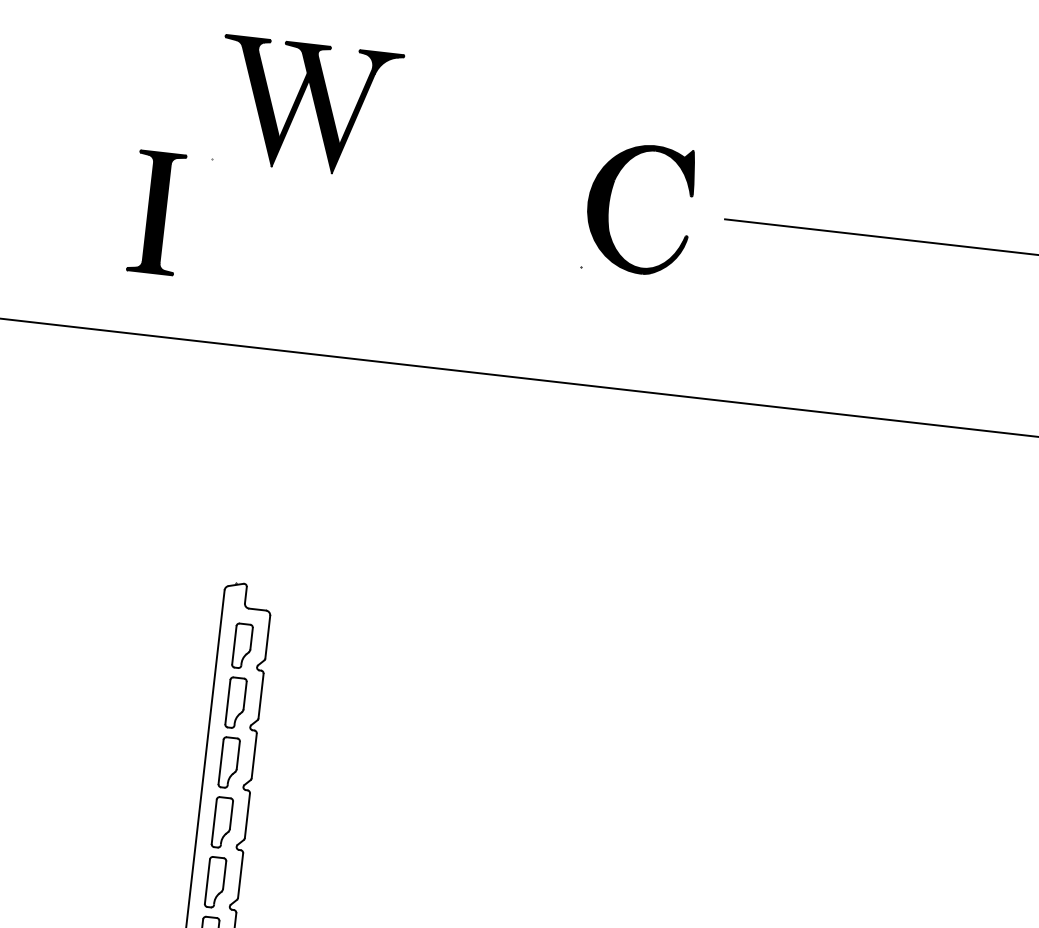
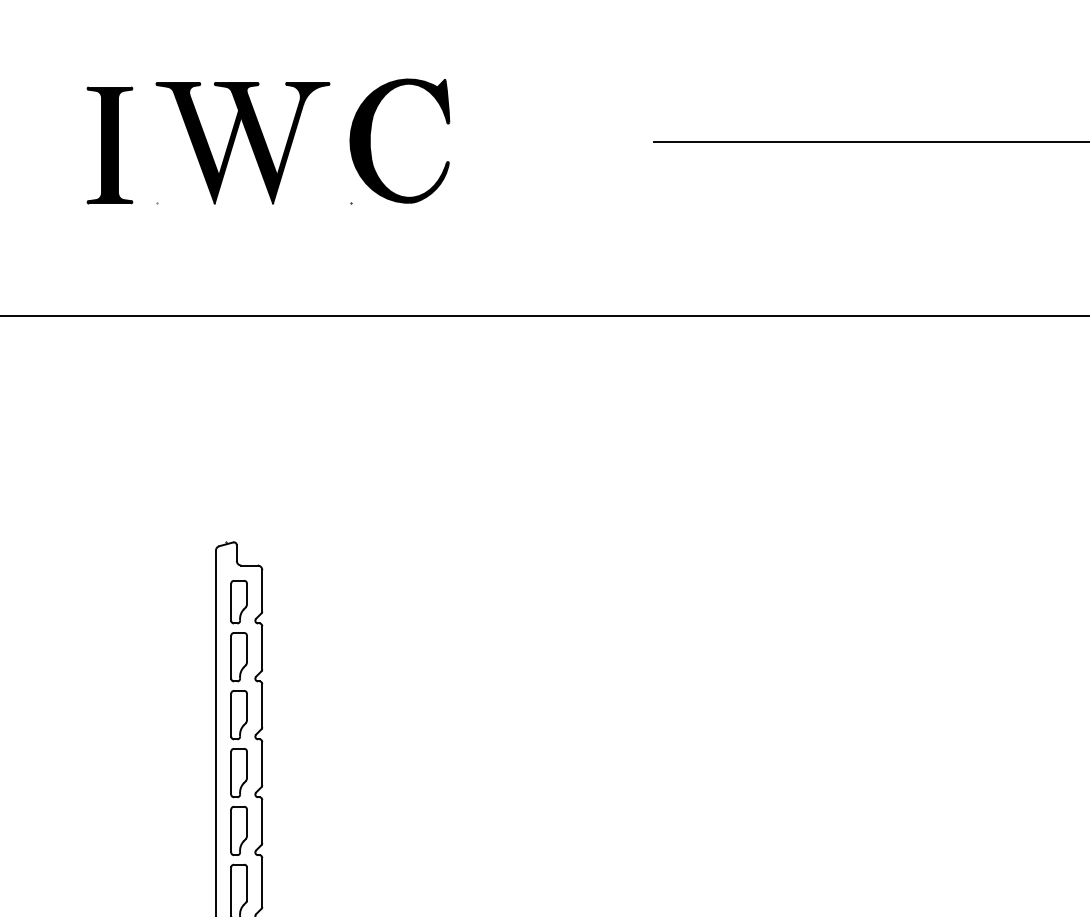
part: (314, 107) -> (249, 142), moved
part: (609, 205) -> (370, 141), moved
part: (156, 212) -> (109, 145), moved

